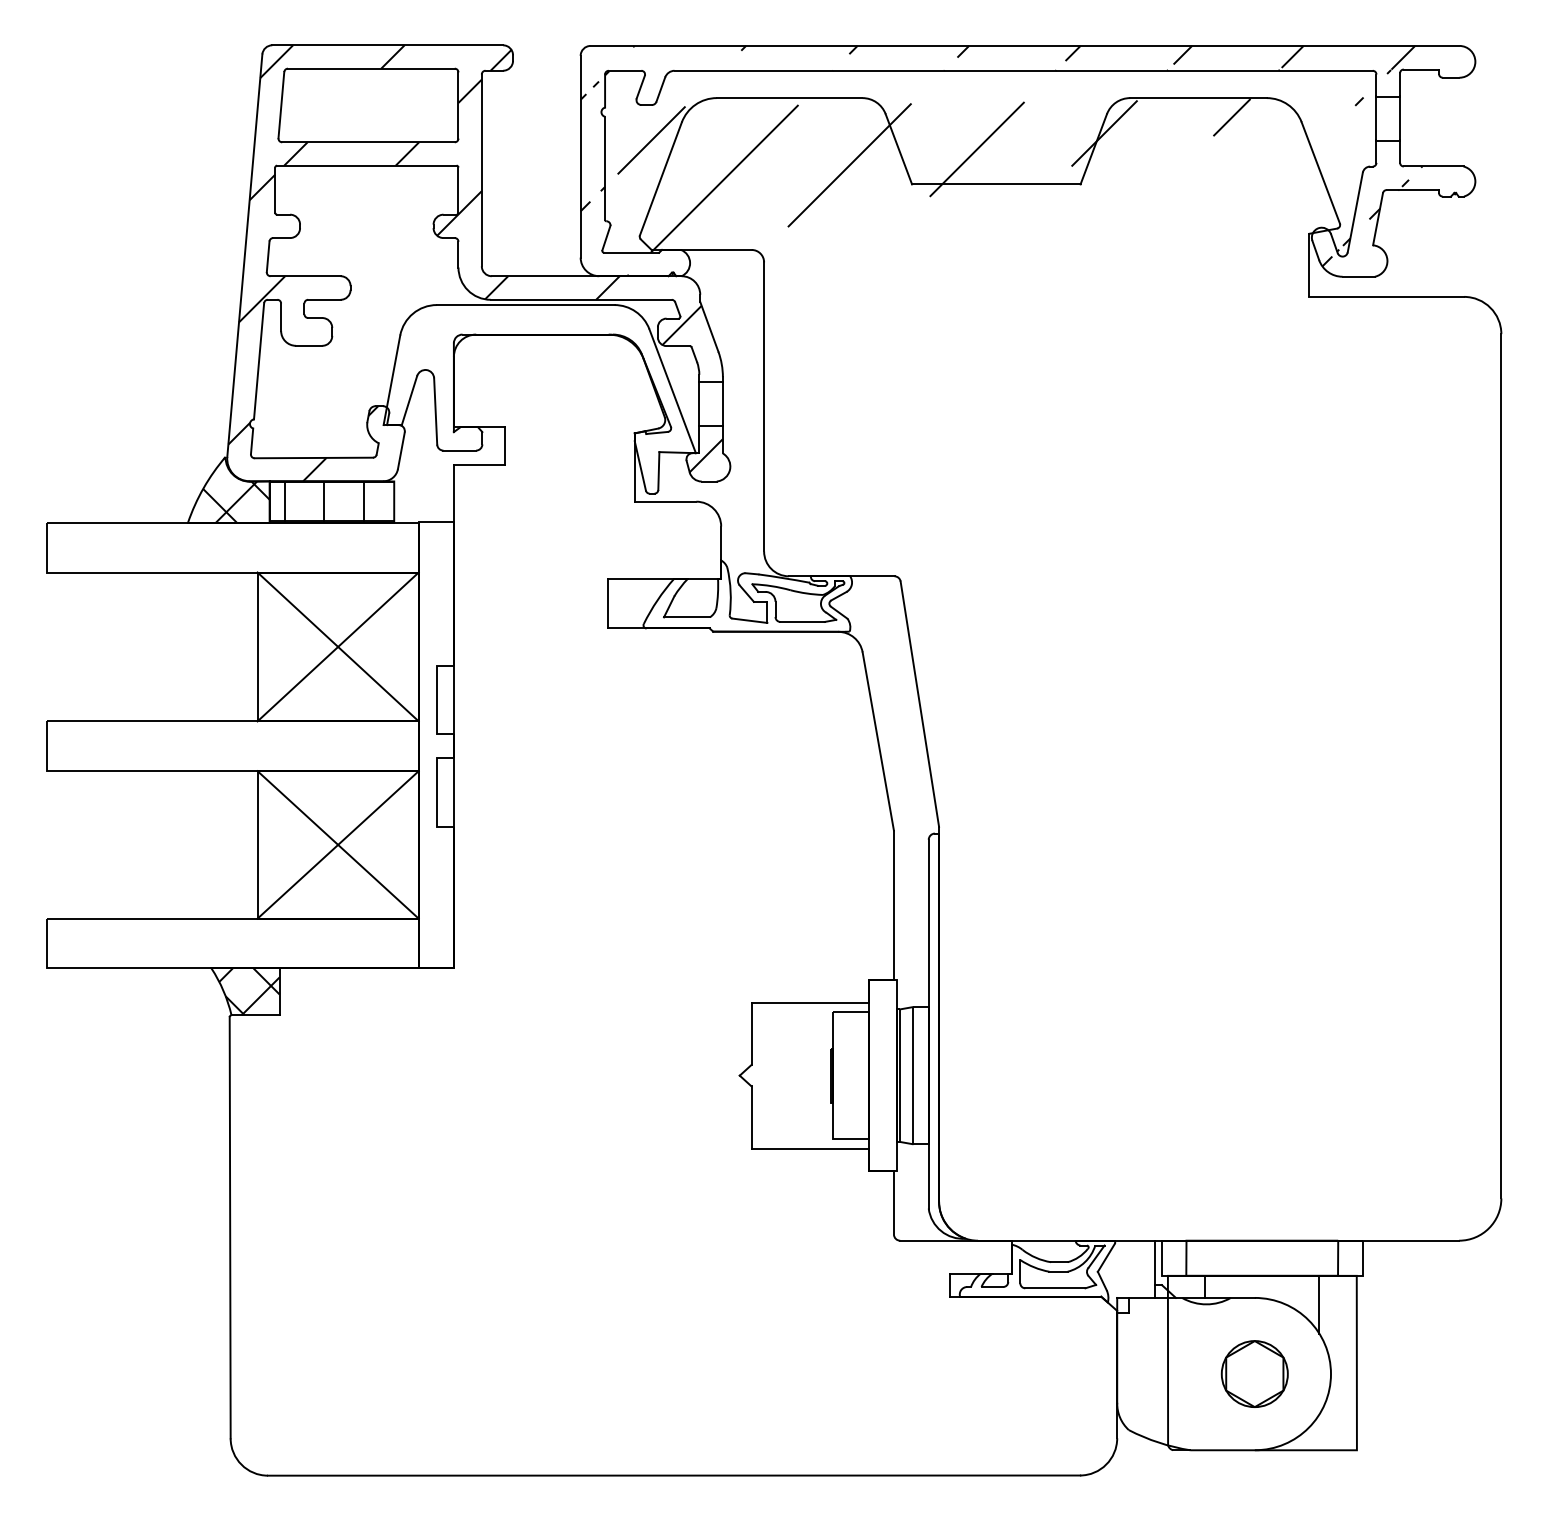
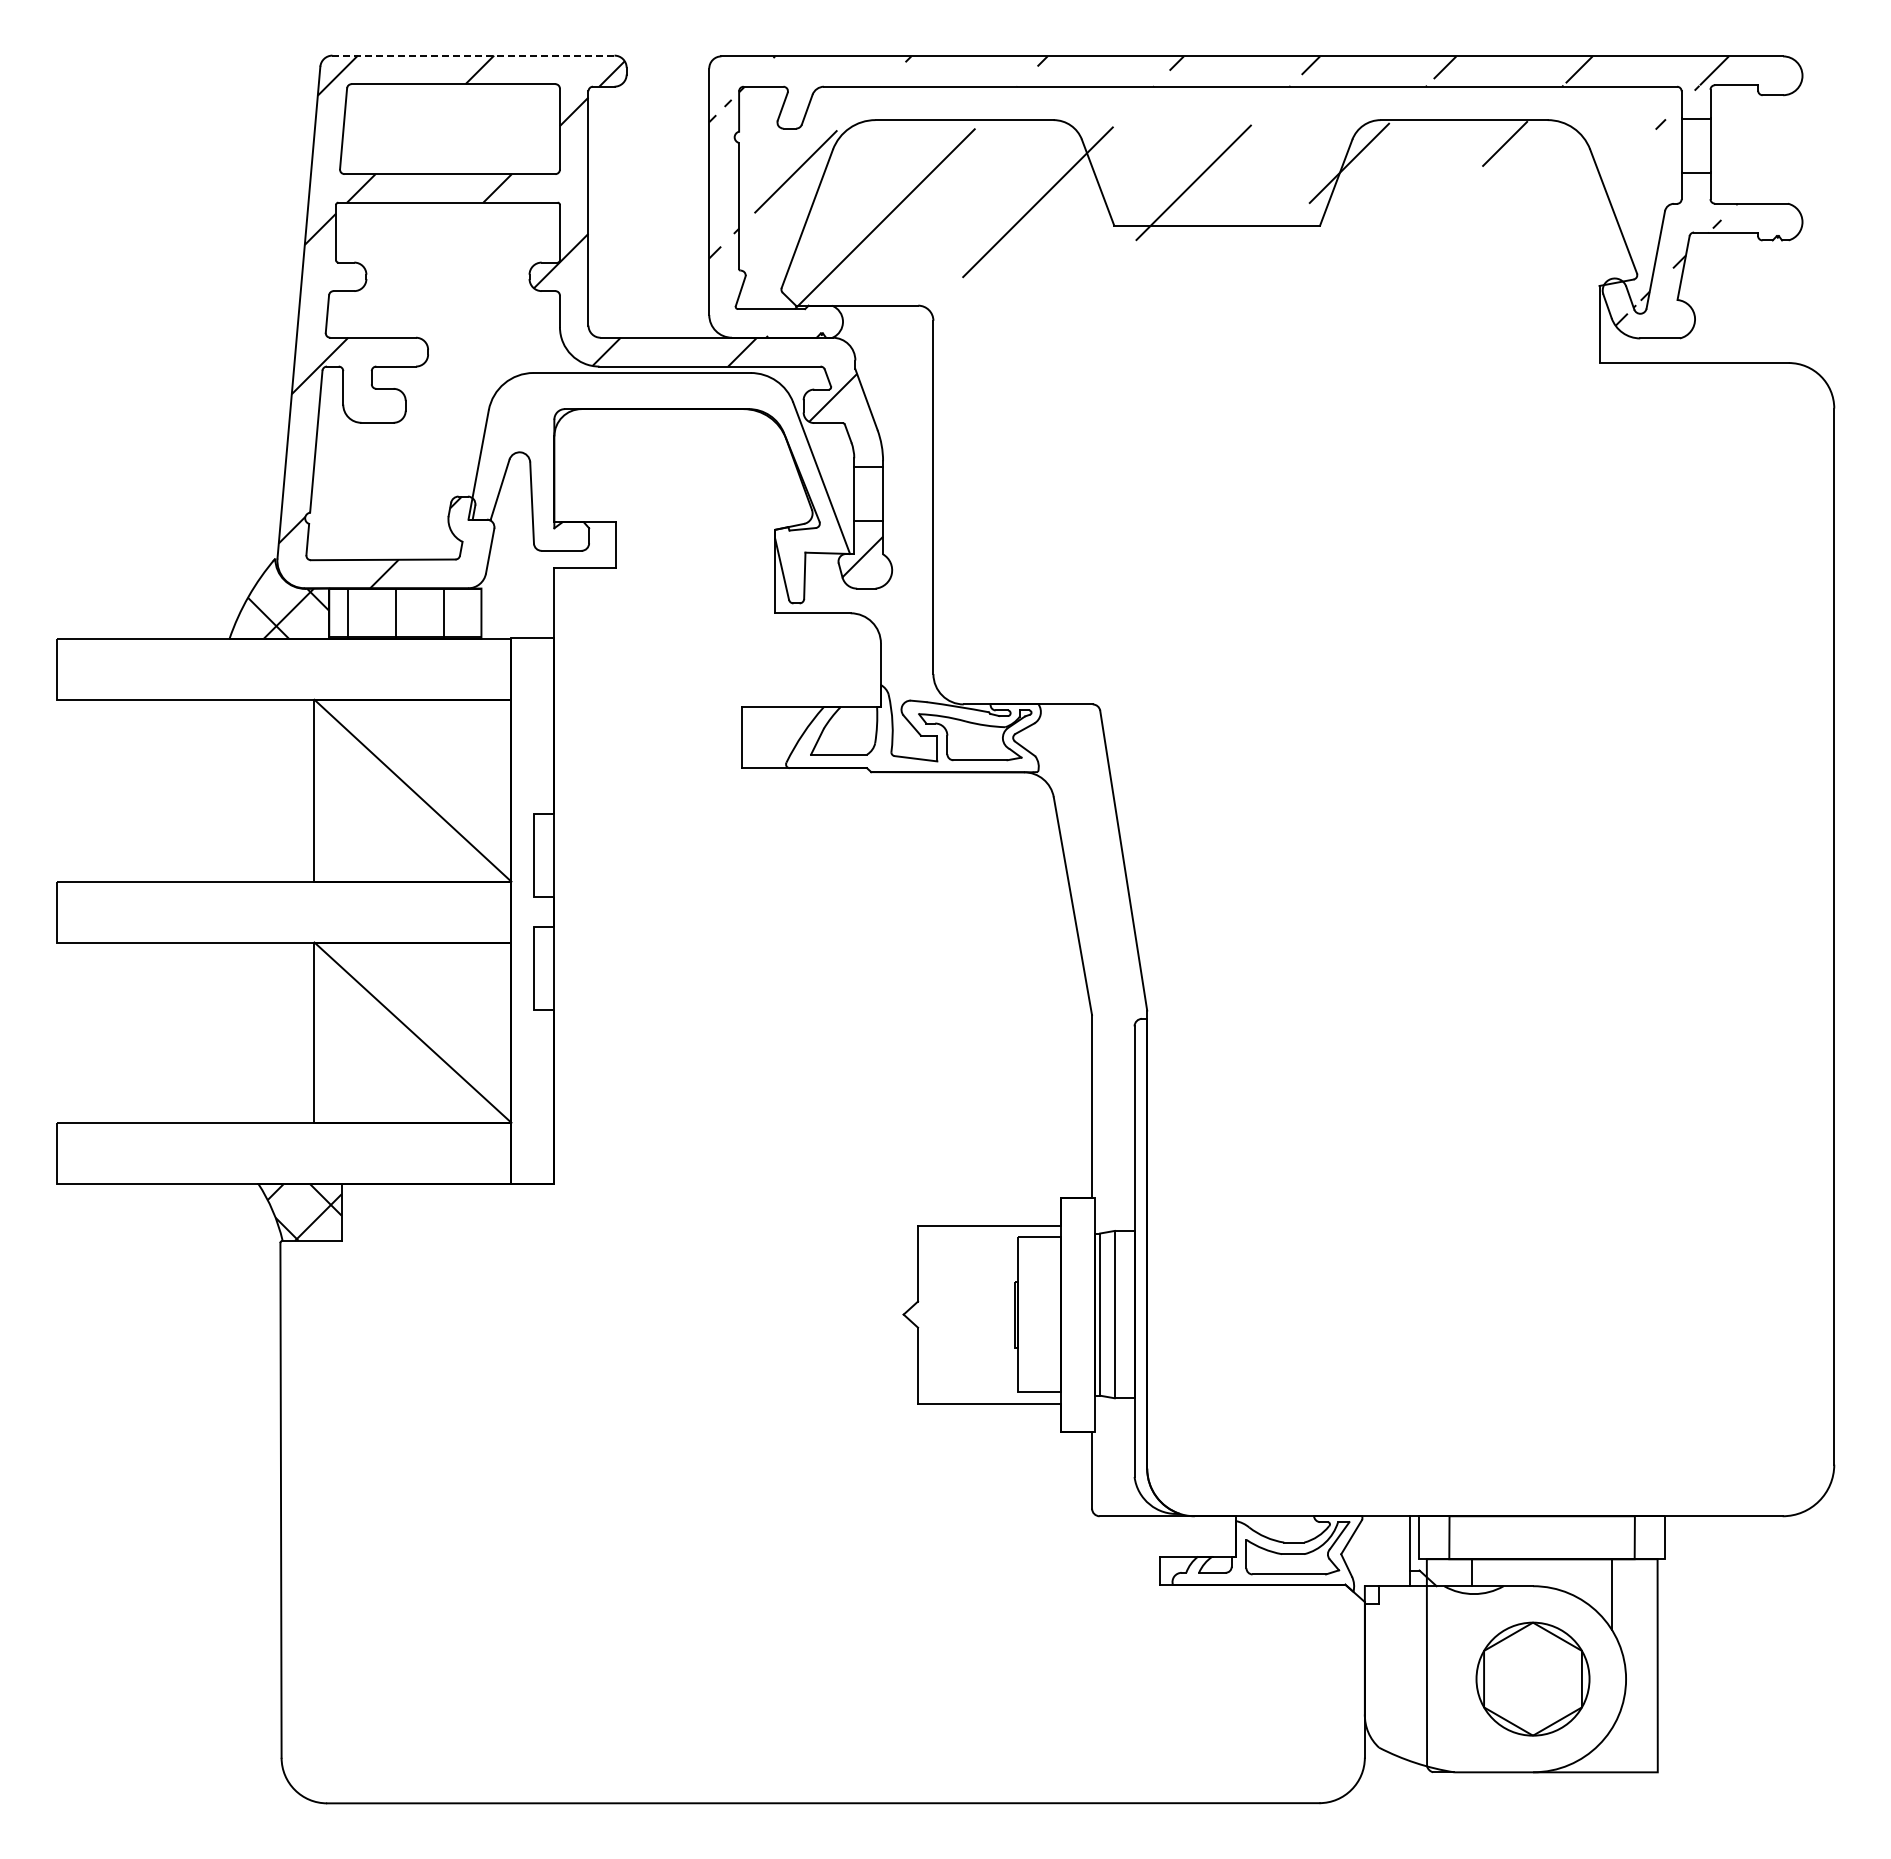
line: (387, 45) -> (473, 55), solid -> dashed
line: (337, 646) -> (412, 790), removed
line: (337, 844) -> (412, 1032), removed
part: (1254, 1374) -> (1532, 1679), size x1.4

